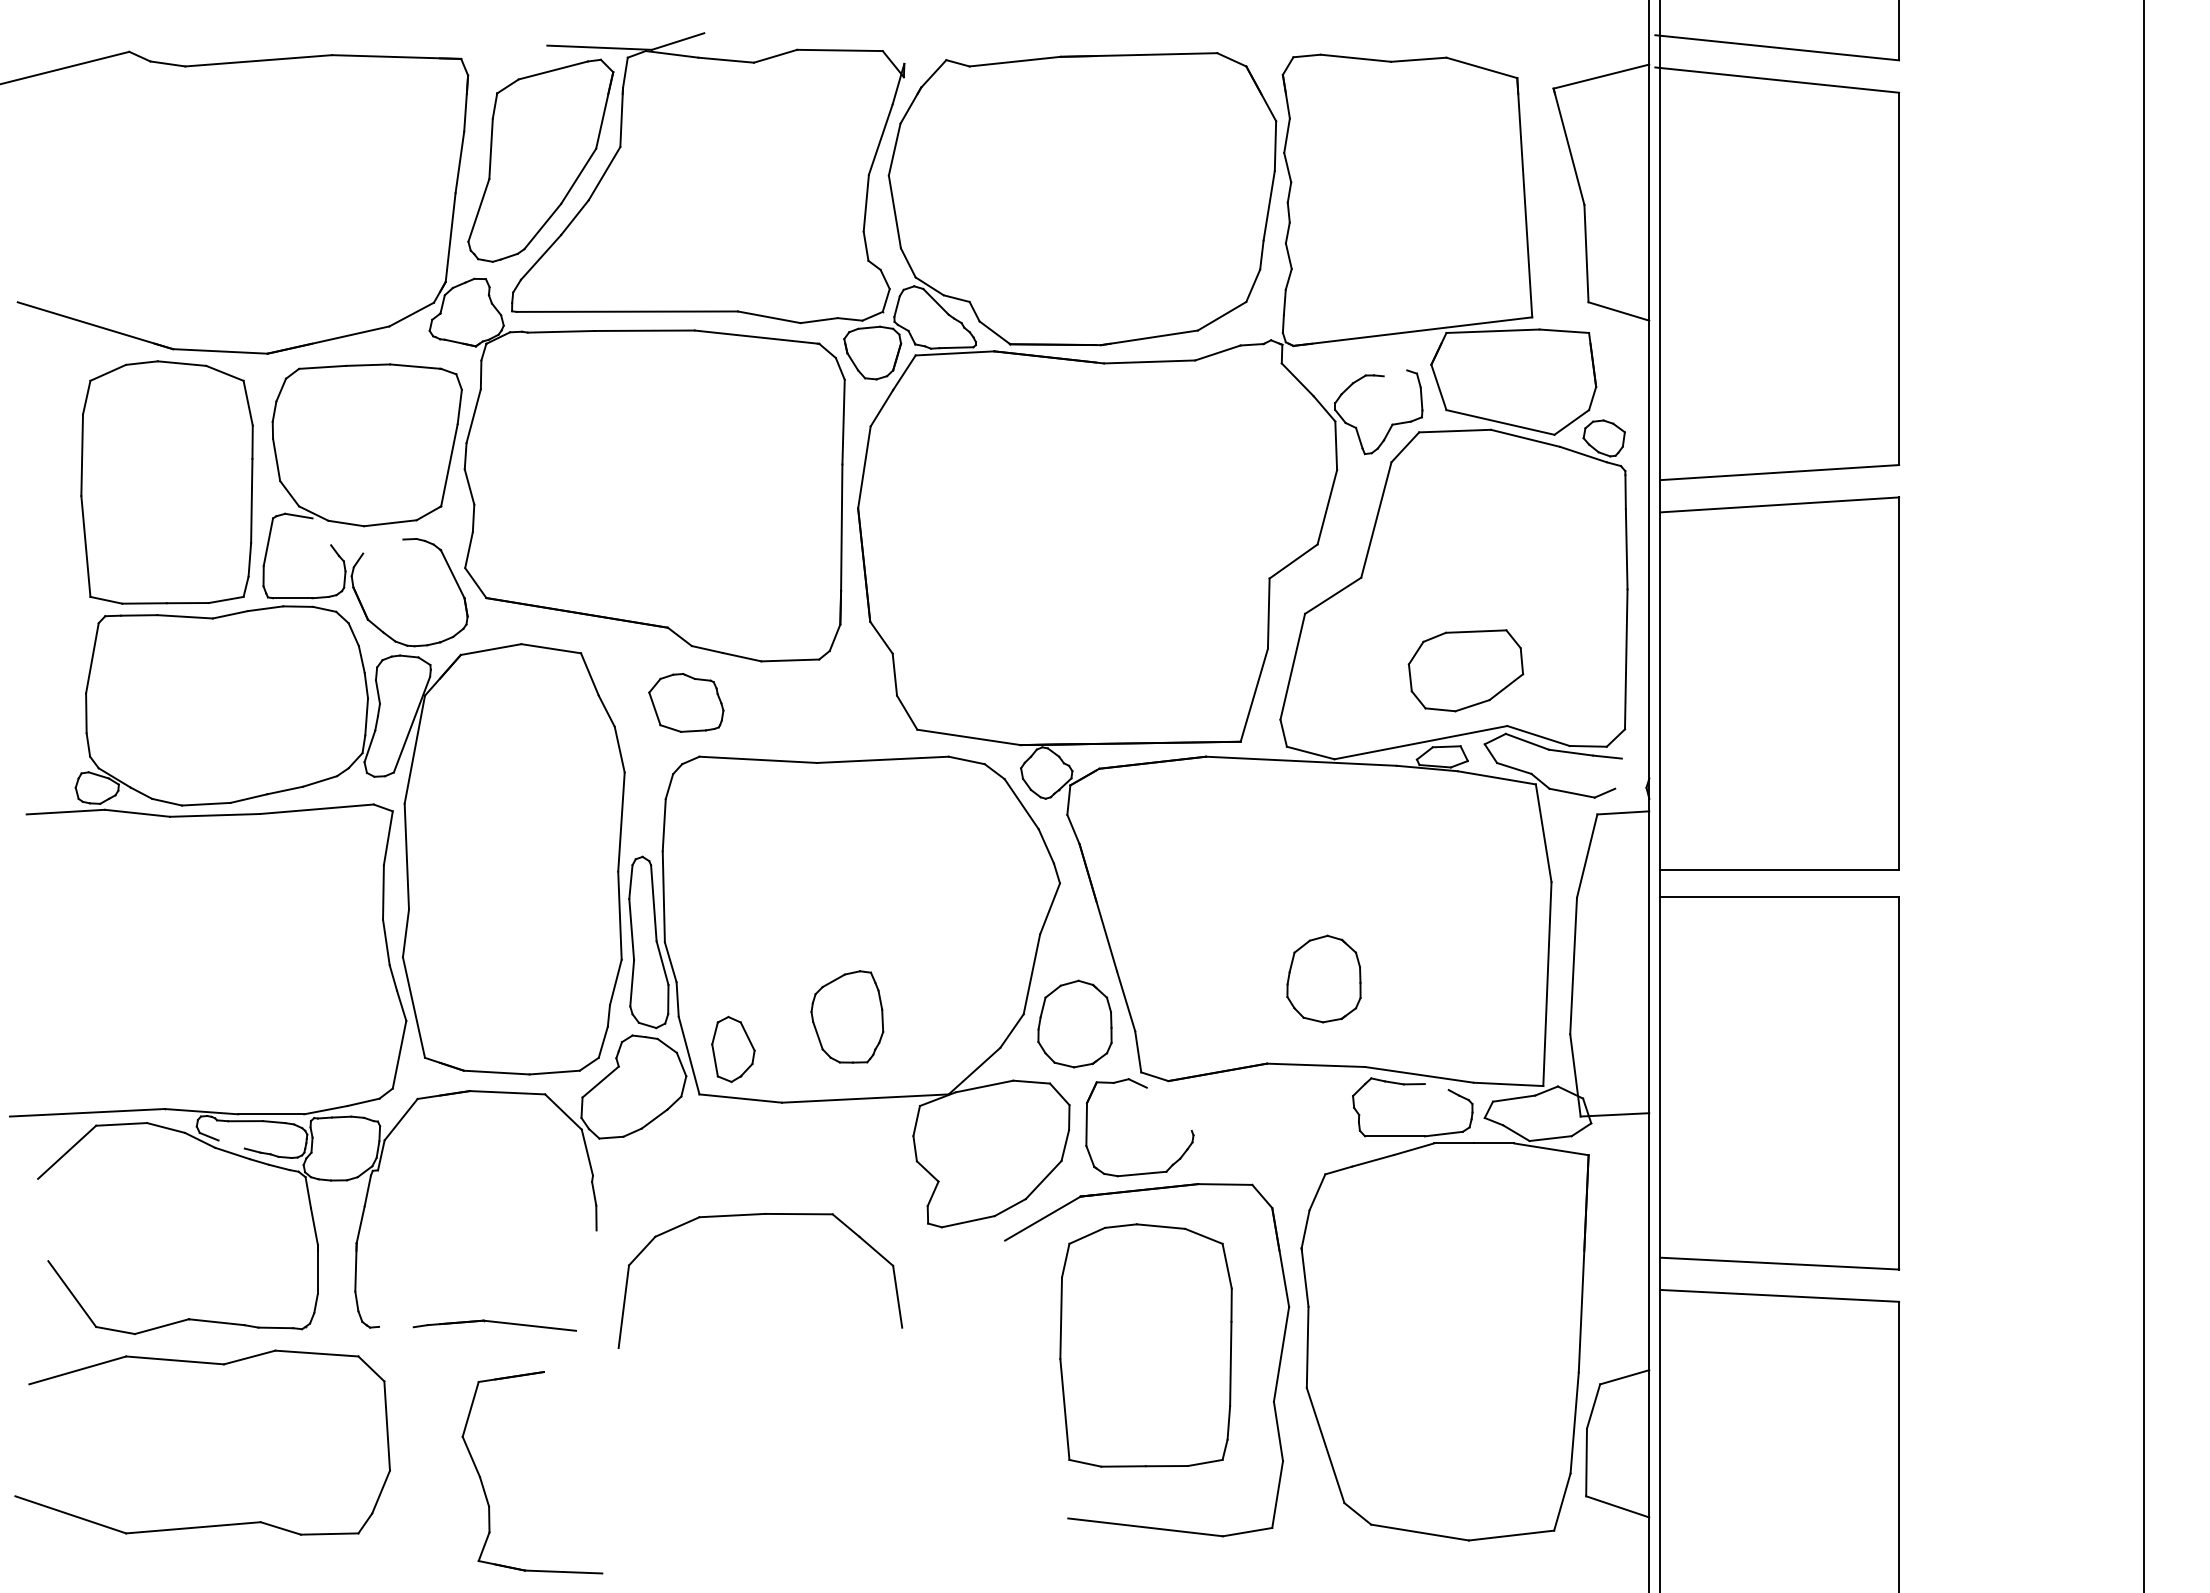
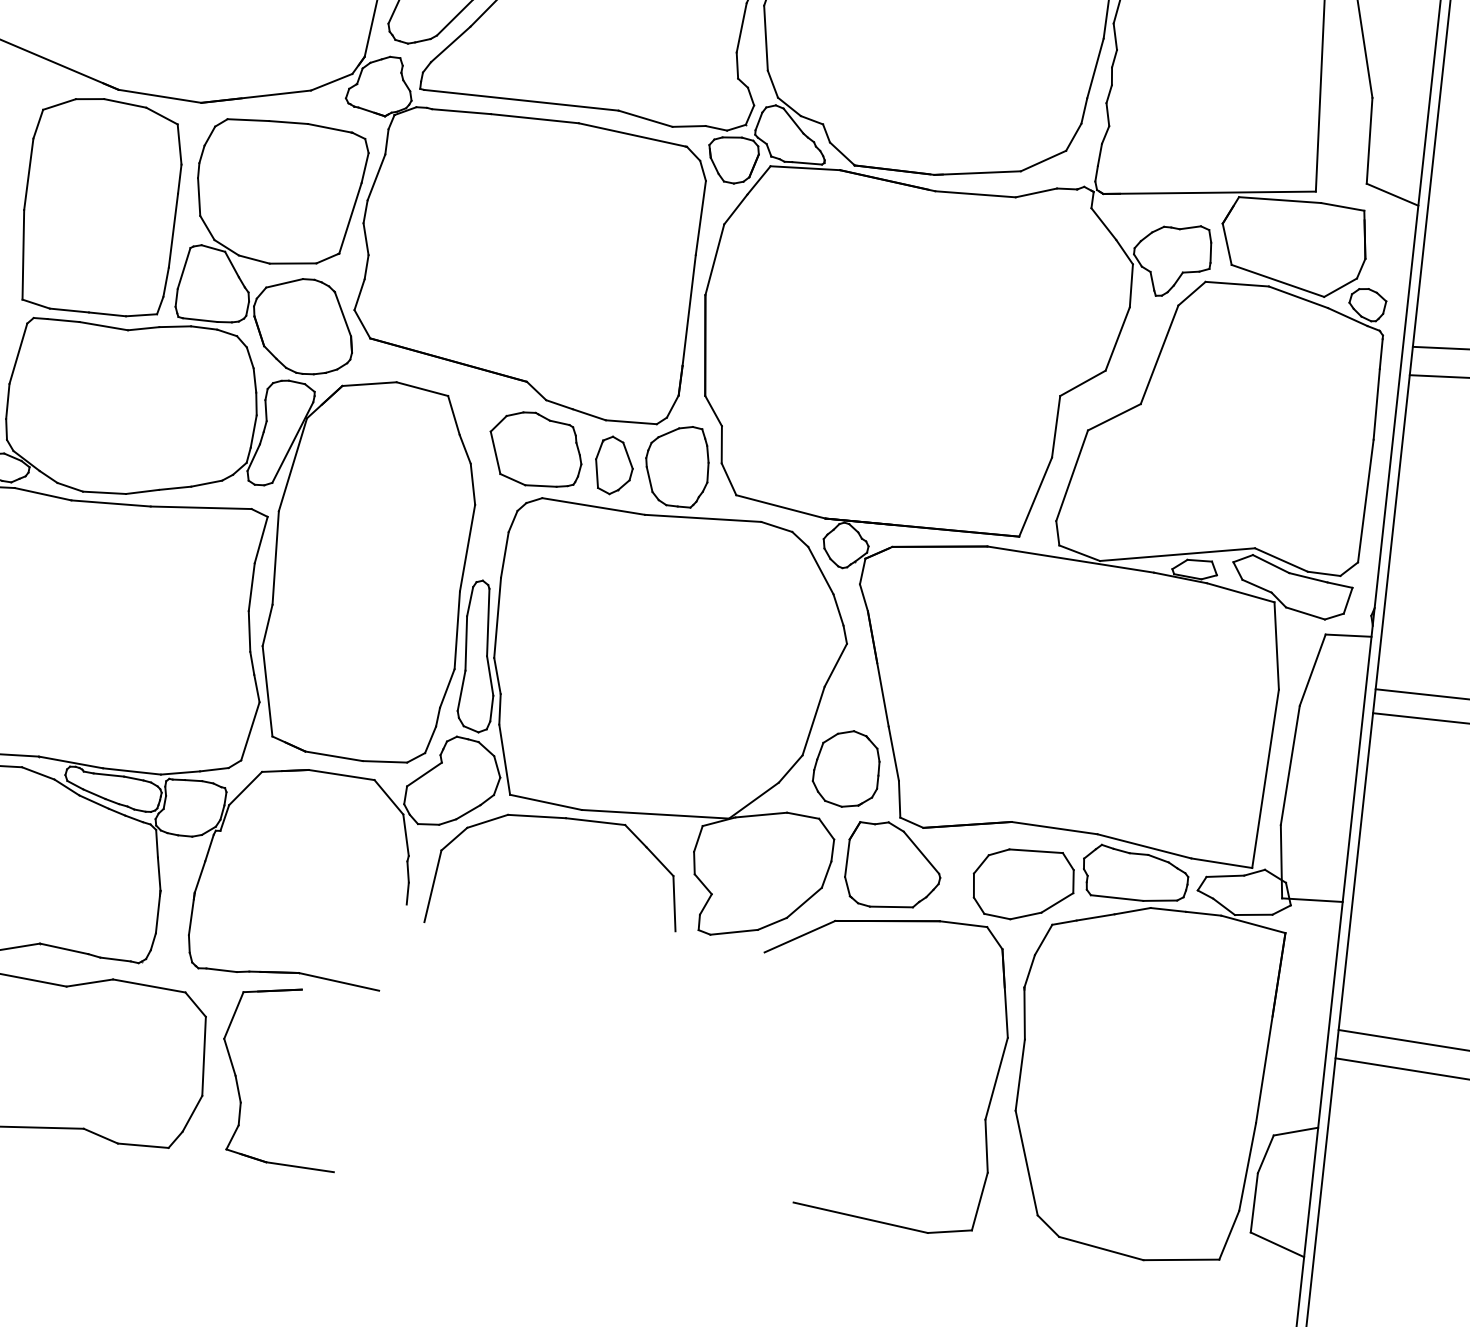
line: (1395, 373) -> (1190, 227), added
line: (321, 531) -> (231, 264), added
line: (383, 546) -> (284, 283), added
part: (1465, 670) -> (1023, 884), moved
part: (686, 702) -> (536, 449), size x1.43
line: (1618, 773) -> (1348, 600), added
part: (1323, 978) -> (1069, 752), removed
part: (847, 1016) -> (677, 465), moved
part: (733, 1048) -> (614, 464), moved
line: (1436, 1087) -> (1158, 859), added
line: (1168, 1108) -> (920, 851), added
line: (231, 1144) -> (94, 794), added
part: (759, 1215) -> (560, 819), moved
line: (396, 1326) -> (221, 969), added
part: (1145, 1345) -> (877, 1057), removed
part: (484, 1487) -> (238, 1085), moved

